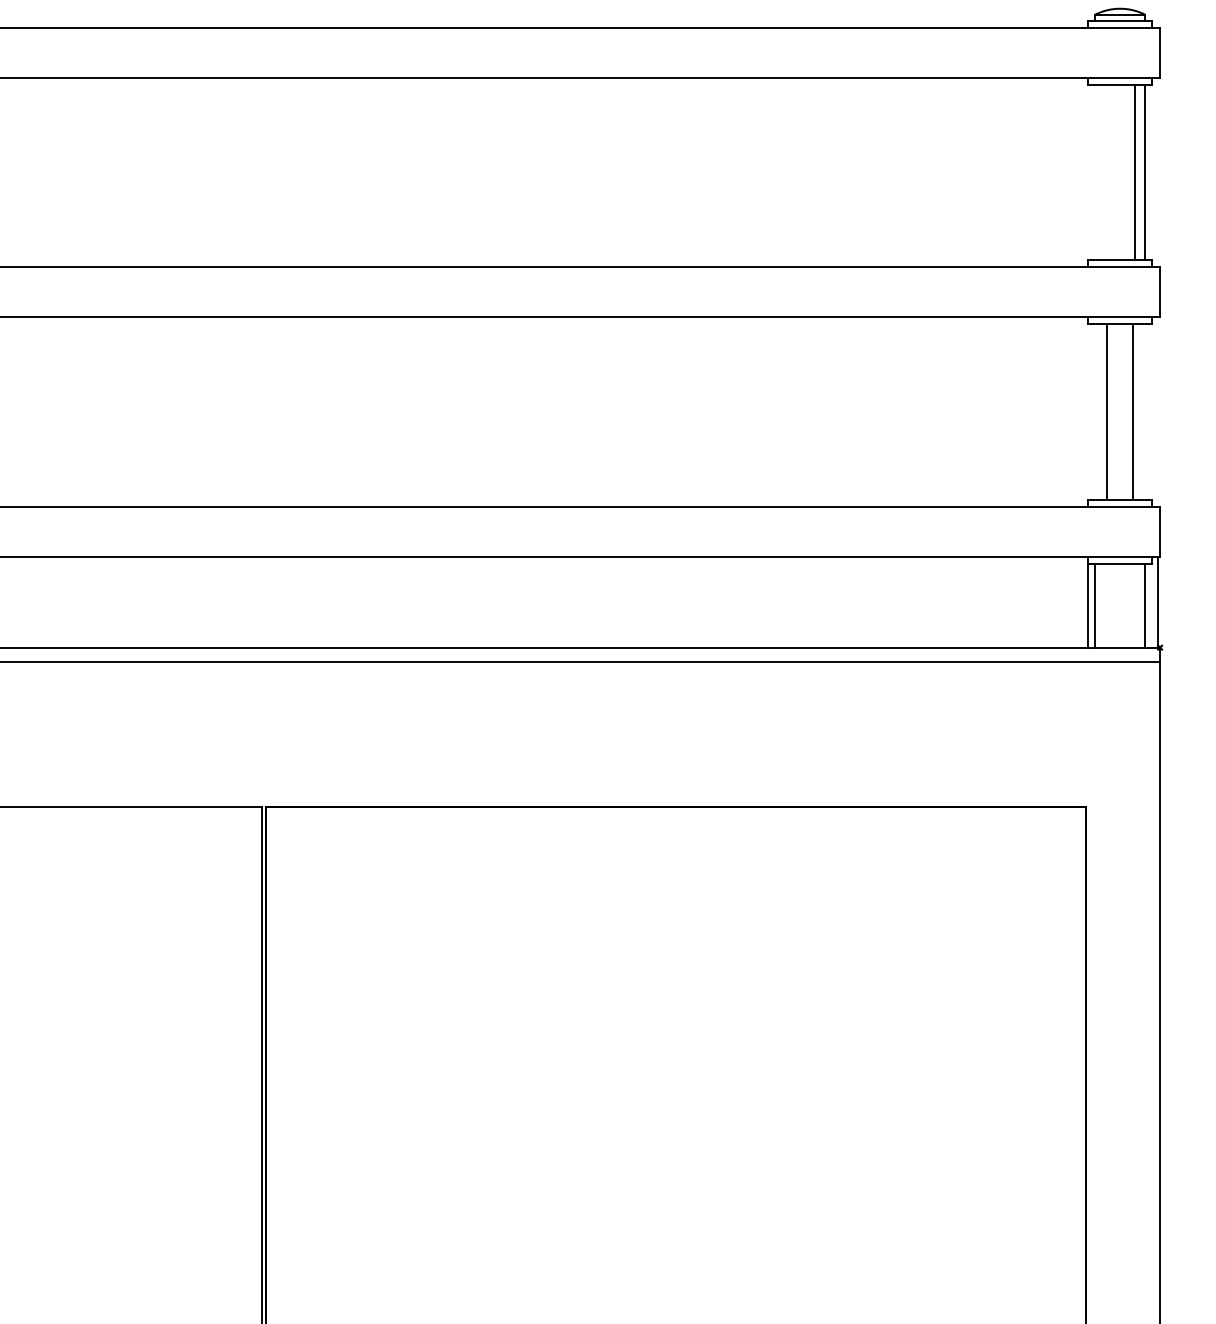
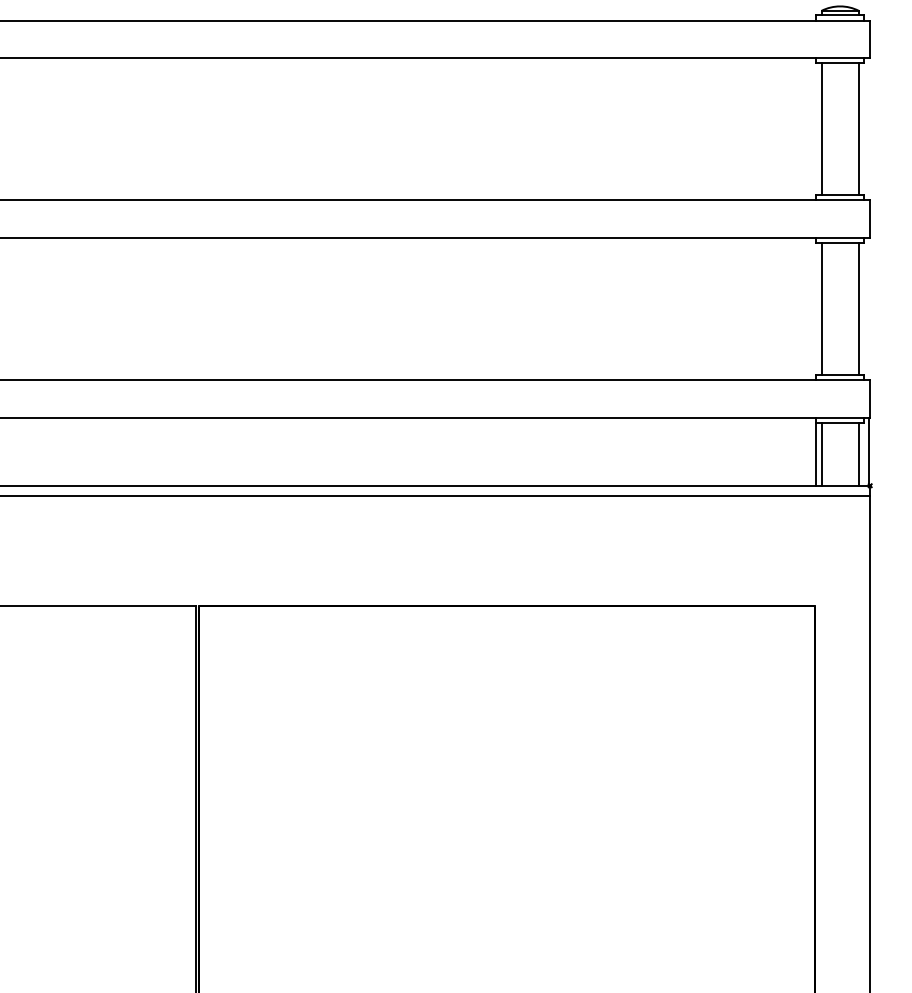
line: (1135, 172) -> (821, 129), moved
line: (1107, 411) -> (859, 308), moved
line: (1133, 411) -> (821, 308), moved

